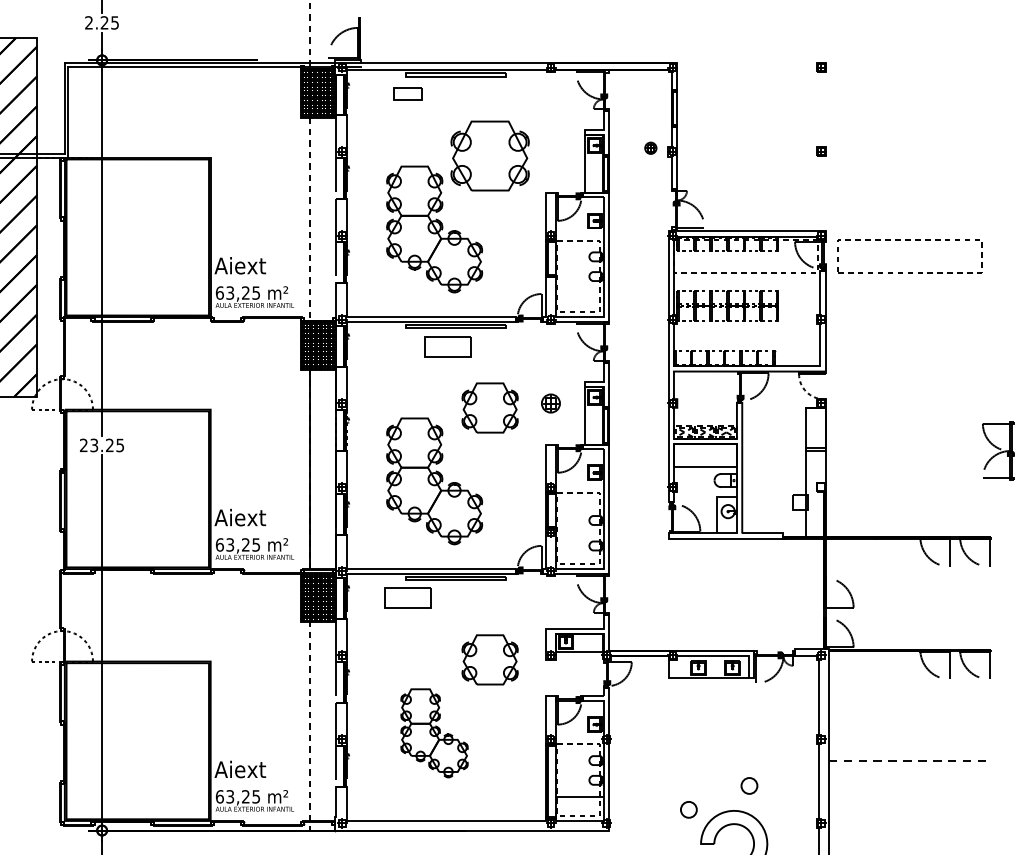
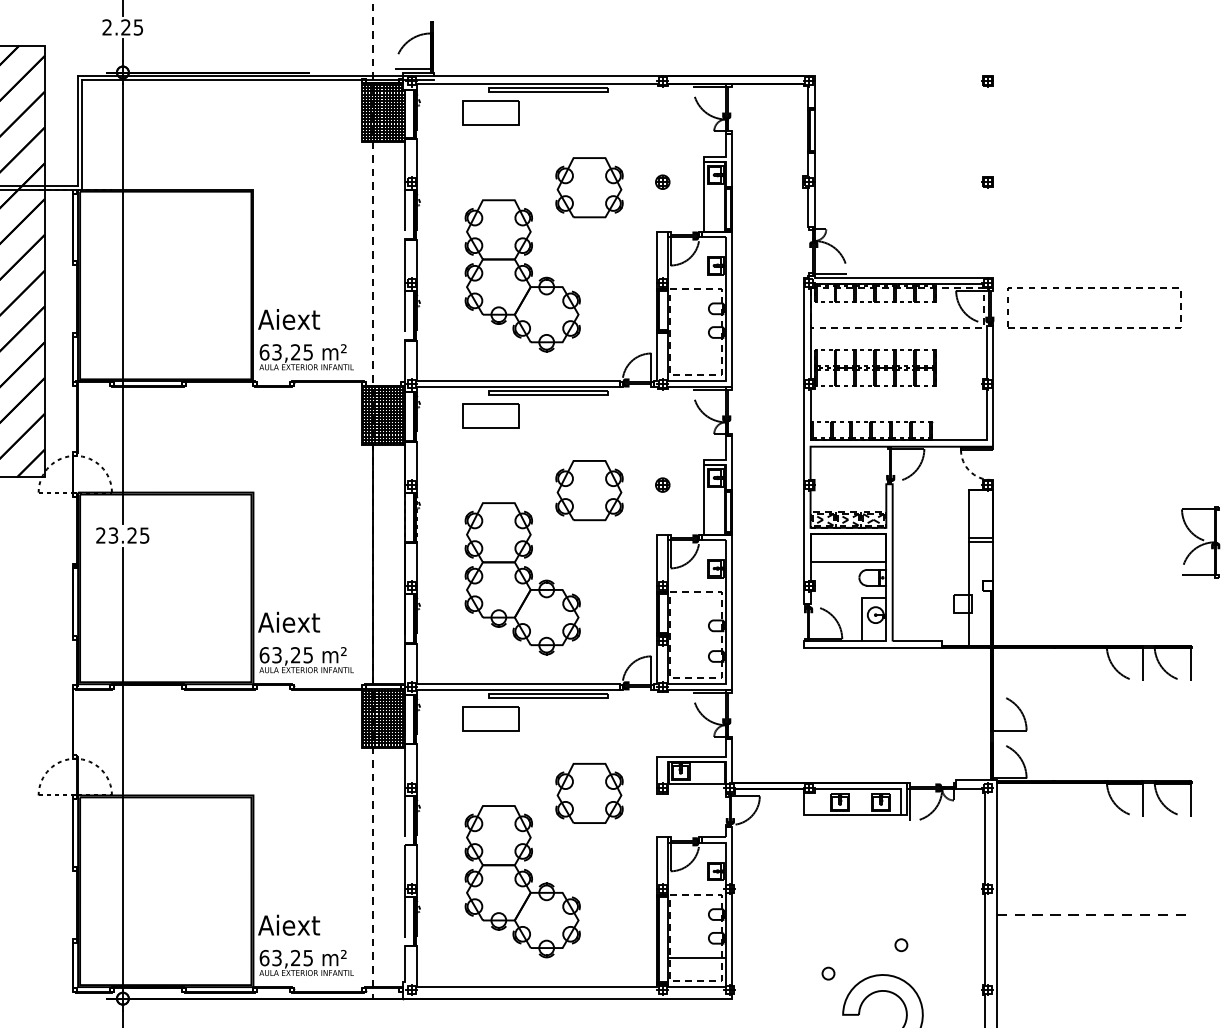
part: (407, 93) -> (490, 112), size x1.67
part: (650, 147) -> (662, 181), moved
part: (490, 155) -> (589, 187), size x0.71
part: (447, 347) -> (490, 415), moved
part: (550, 402) -> (662, 484), size x0.62
part: (434, 733) -> (522, 881), size x1.43
circle: (749, 786) -> (901, 945), size x0.62
circle: (688, 809) -> (828, 973), size x0.62

